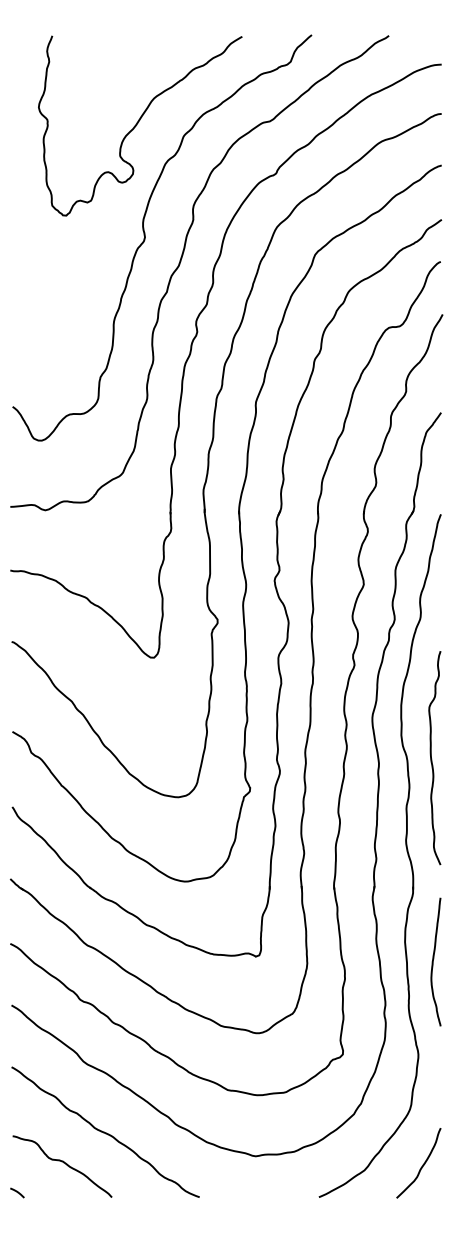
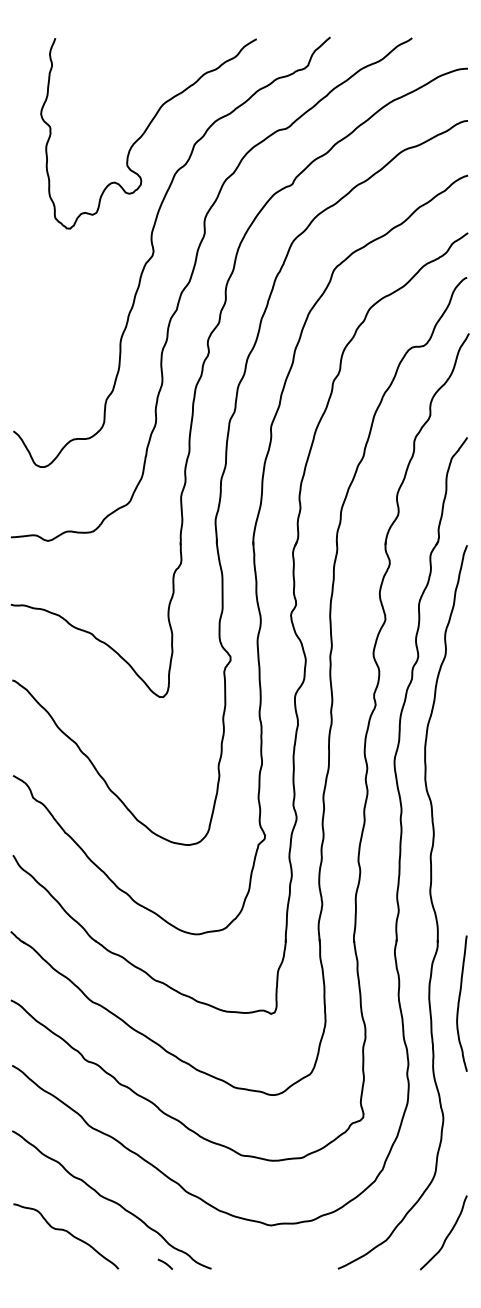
curve: (431, 758) -> (457, 803), removed
curve: (433, 961) -> (459, 1003), moved
curve: (17, 1192) -> (165, 1263), moved

